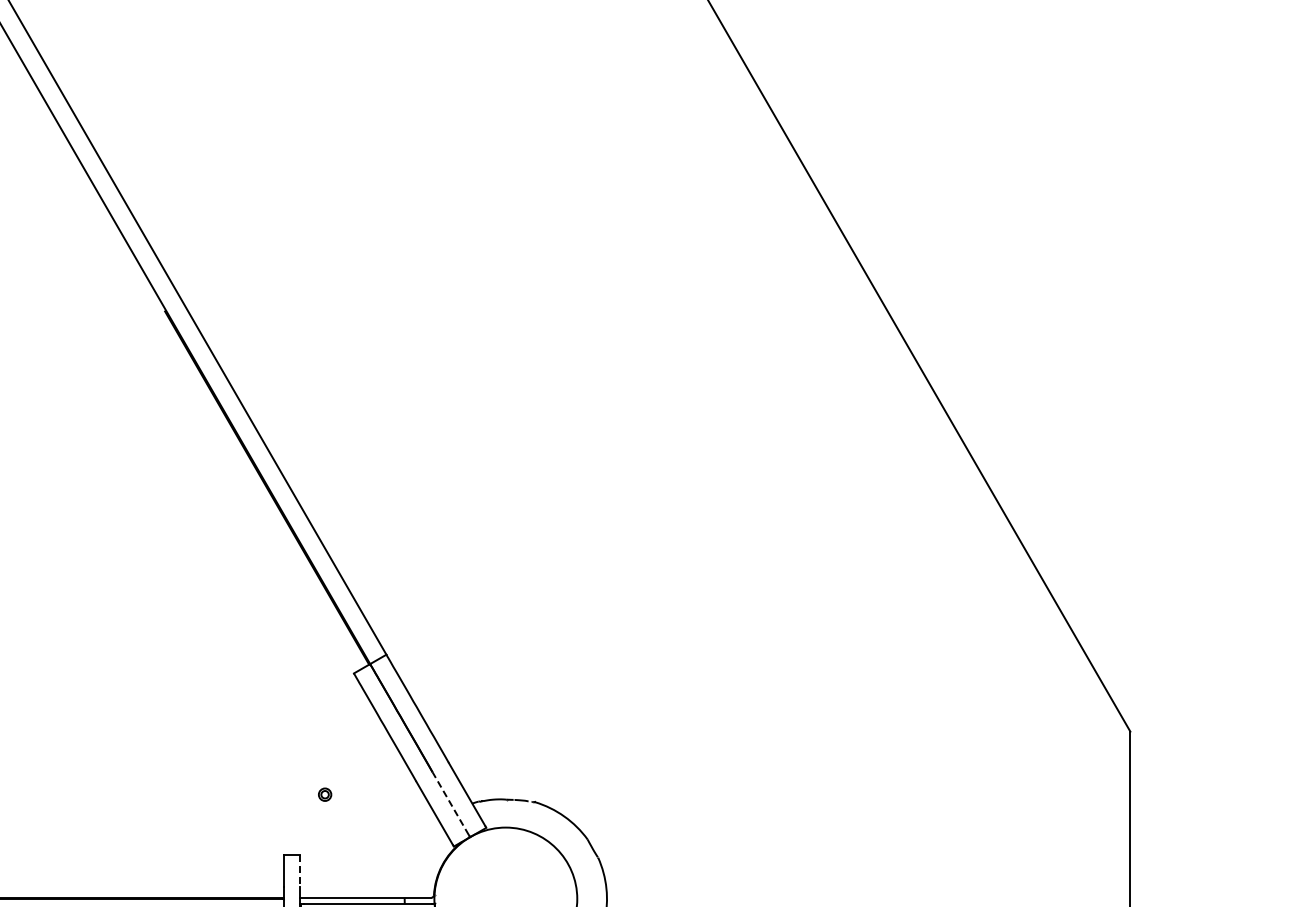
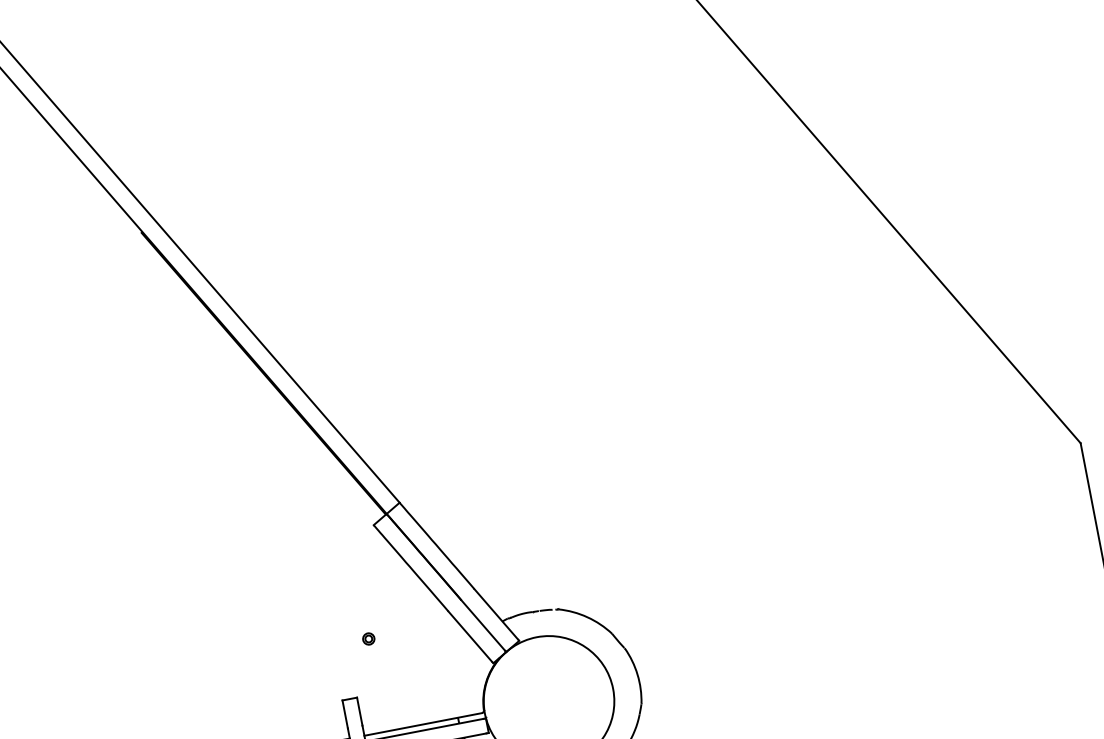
line: (450, 803) -> (482, 625), dashed -> solid
line: (300, 870) -> (359, 711), dashed -> solid

